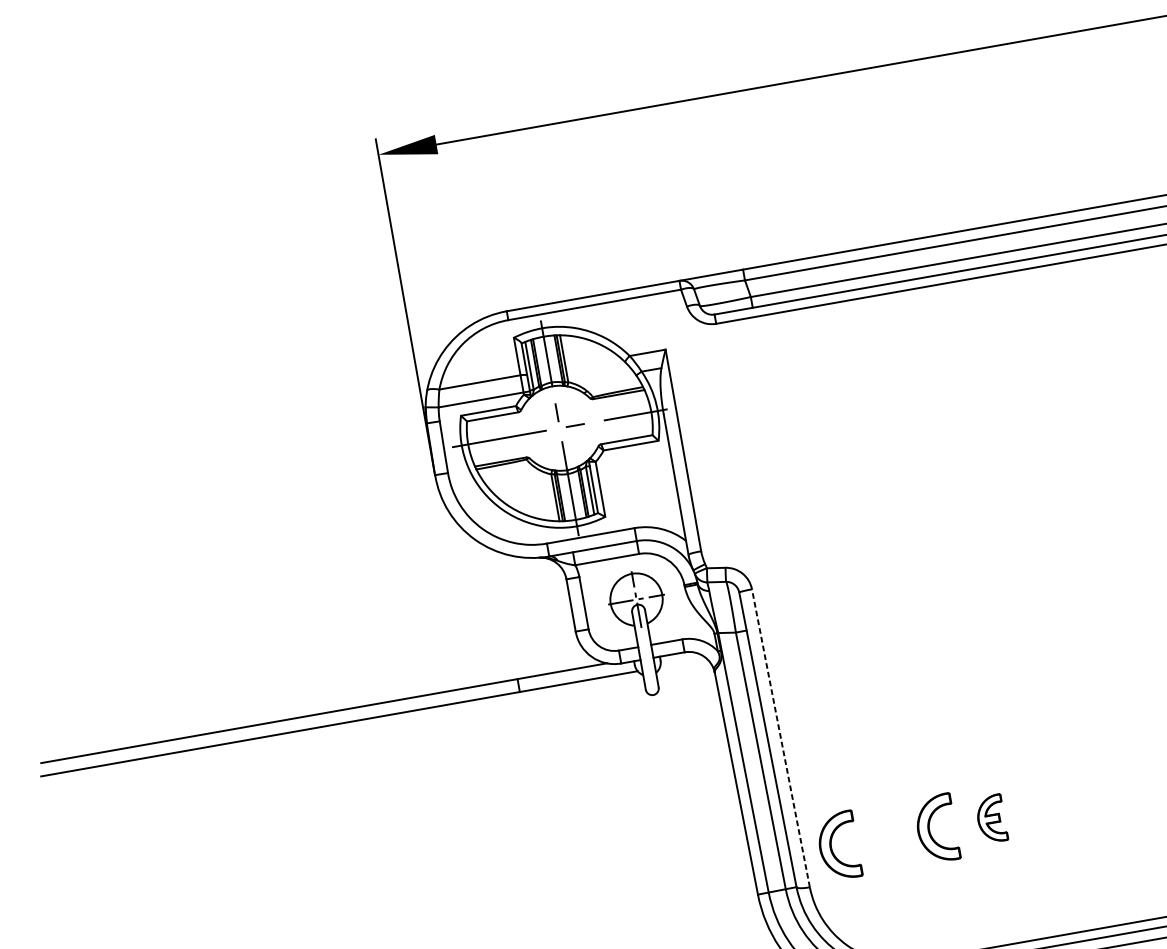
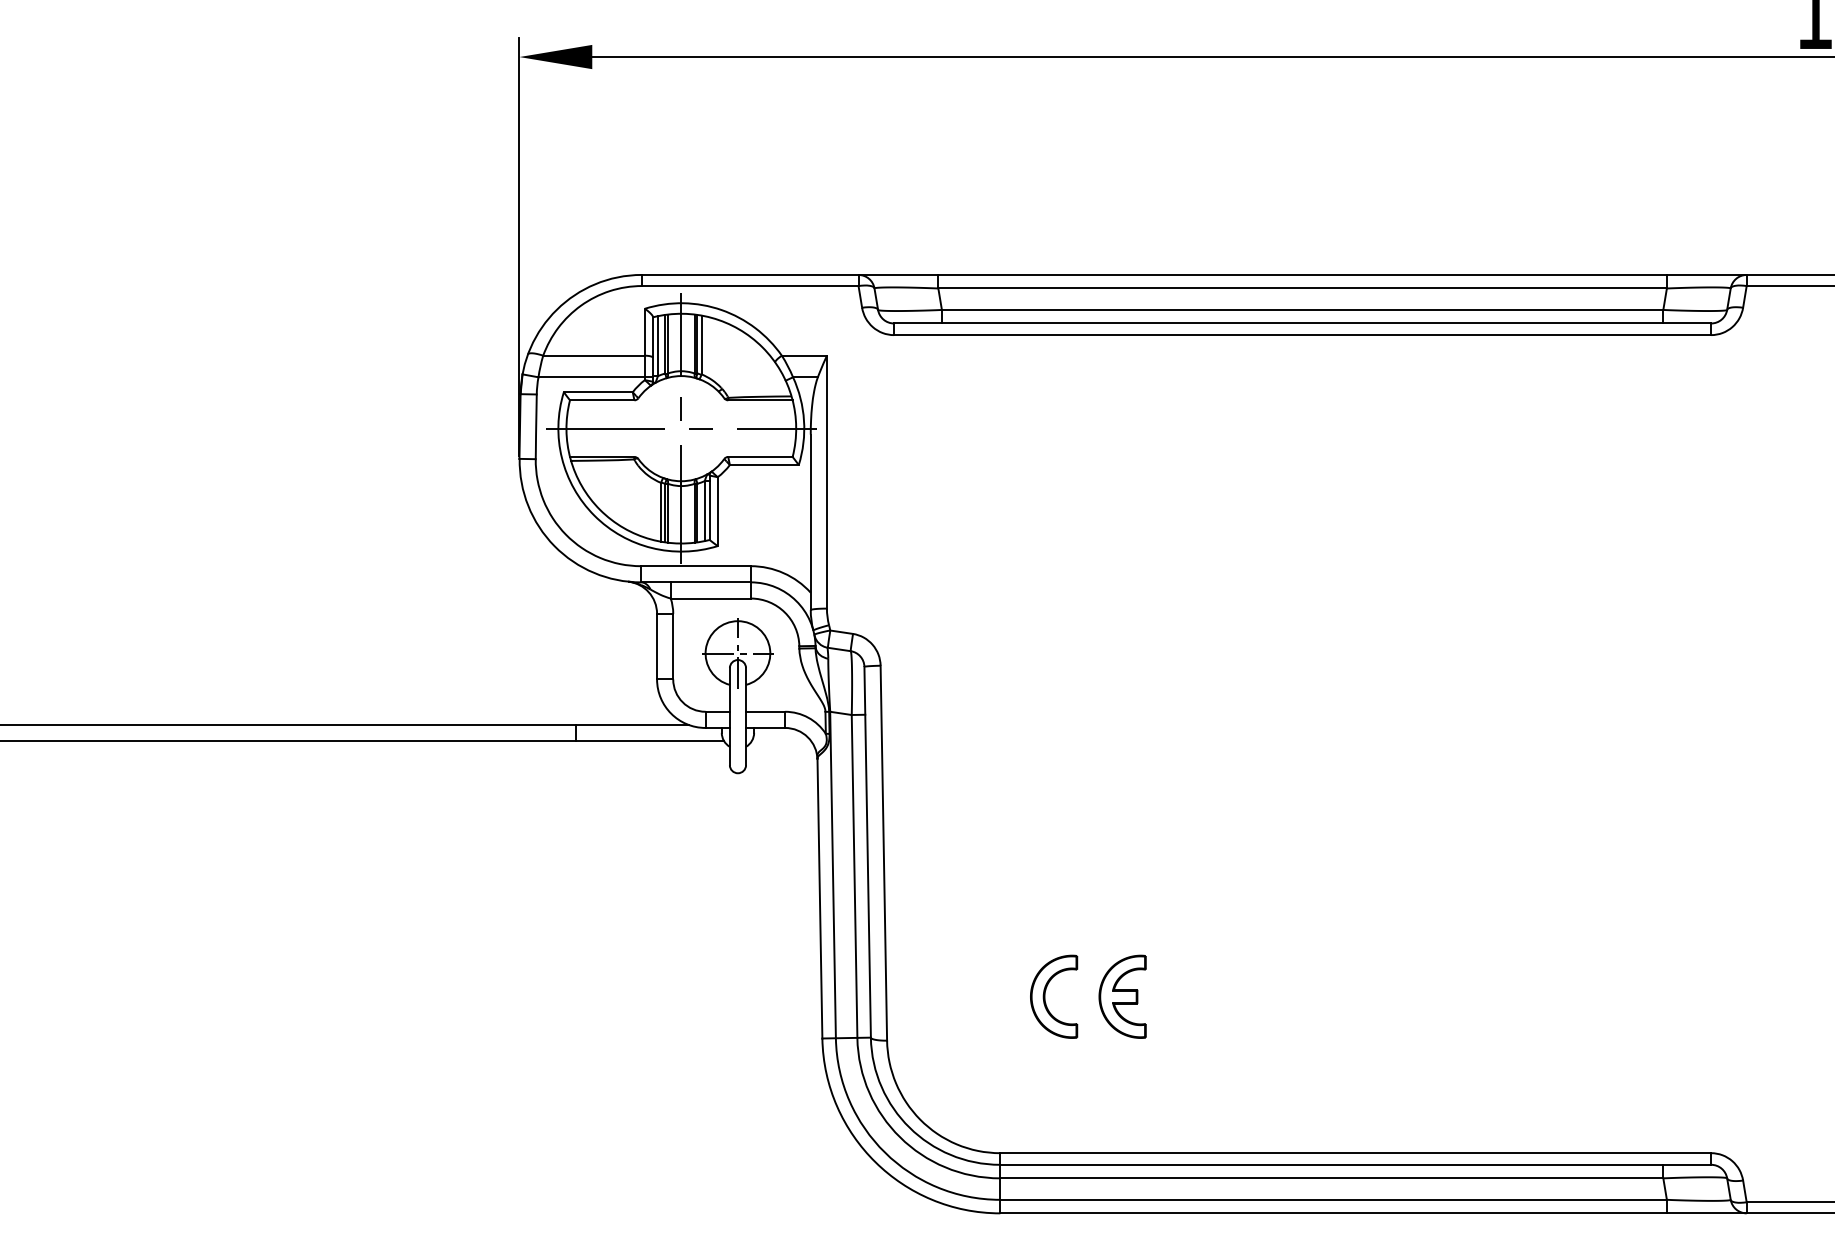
line: (780, 737) -> (883, 852), dashed -> solid
part: (991, 818) -> (1122, 996), size x1.43
part: (831, 847) -> (922, 996), removed

